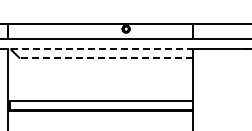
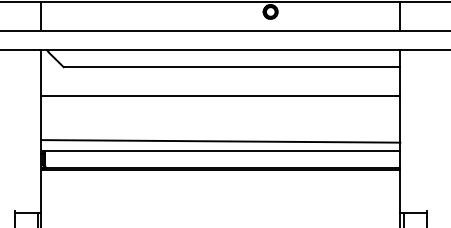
line: (100, 49) -> (220, 51), dashed -> solid
line: (105, 57) -> (230, 66), dashed -> solid
line: (100, 72) -> (220, 95), added
line: (100, 95) -> (220, 140), added

